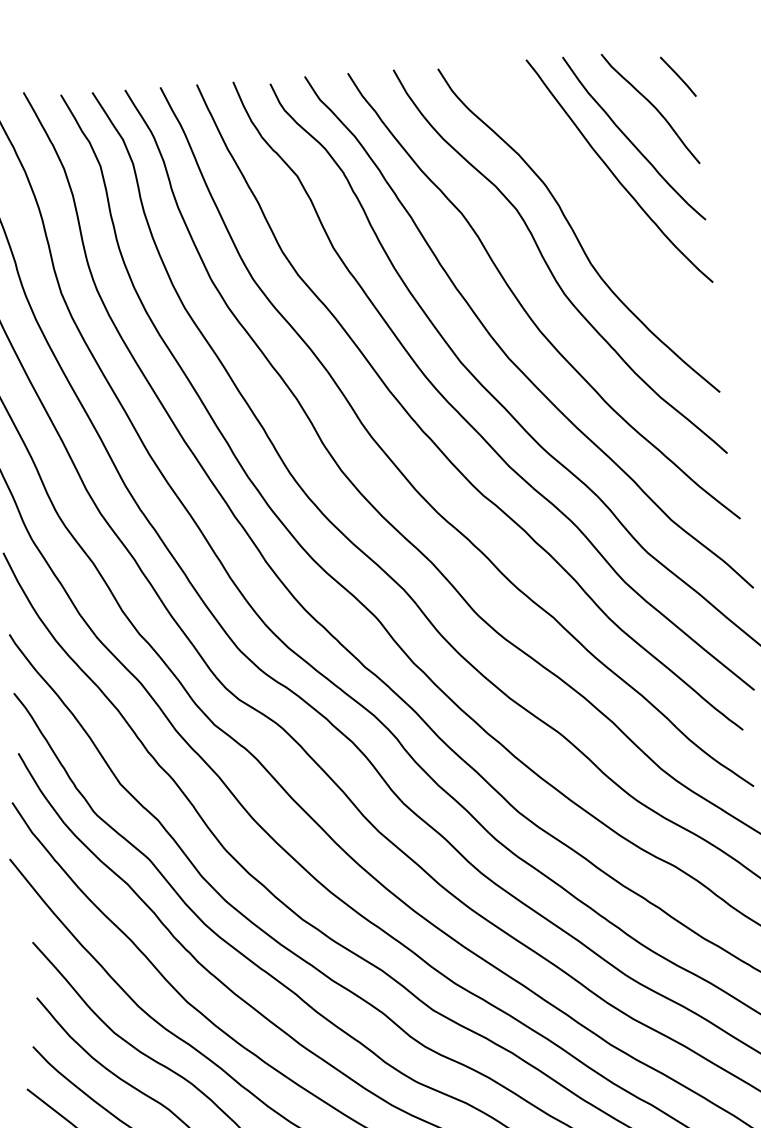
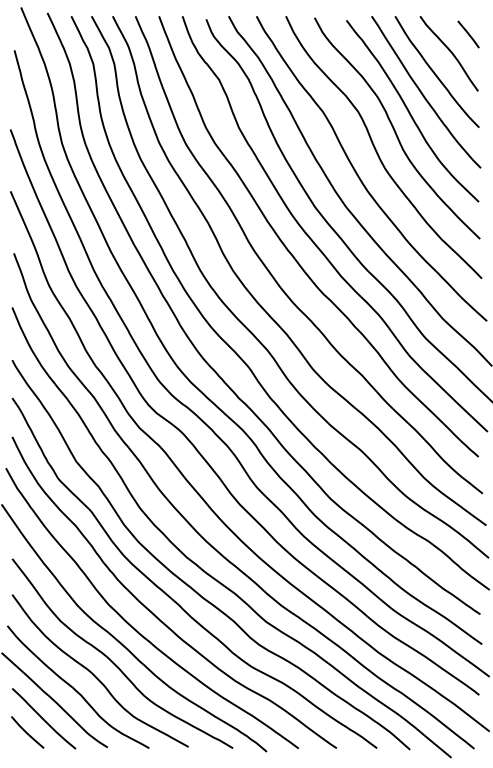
curve: (597, 204) -> (410, 112), added

